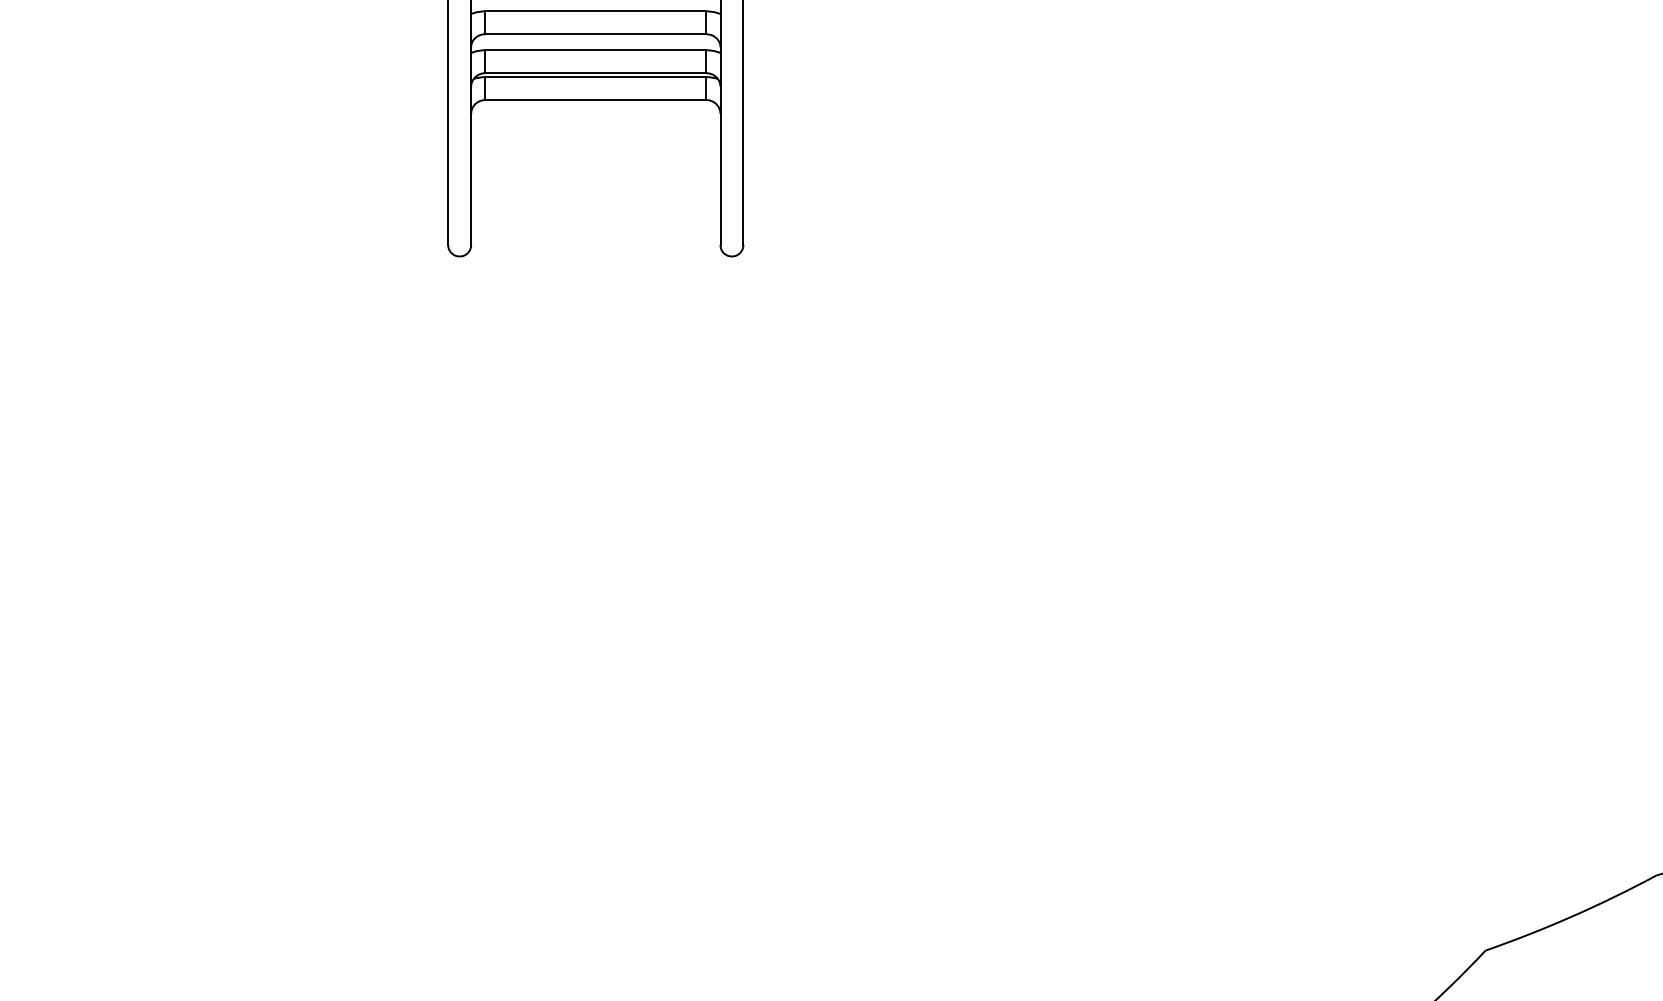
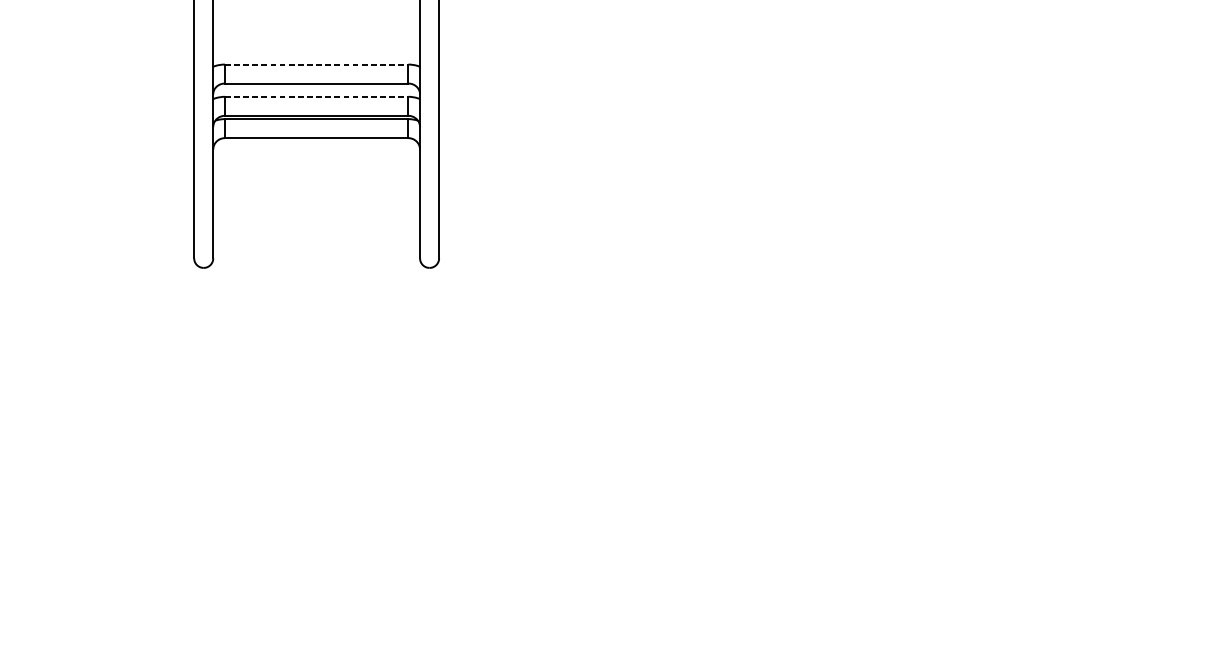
line: (595, 11) -> (316, 64), solid -> dashed
line: (595, 50) -> (316, 97), solid -> dashed

